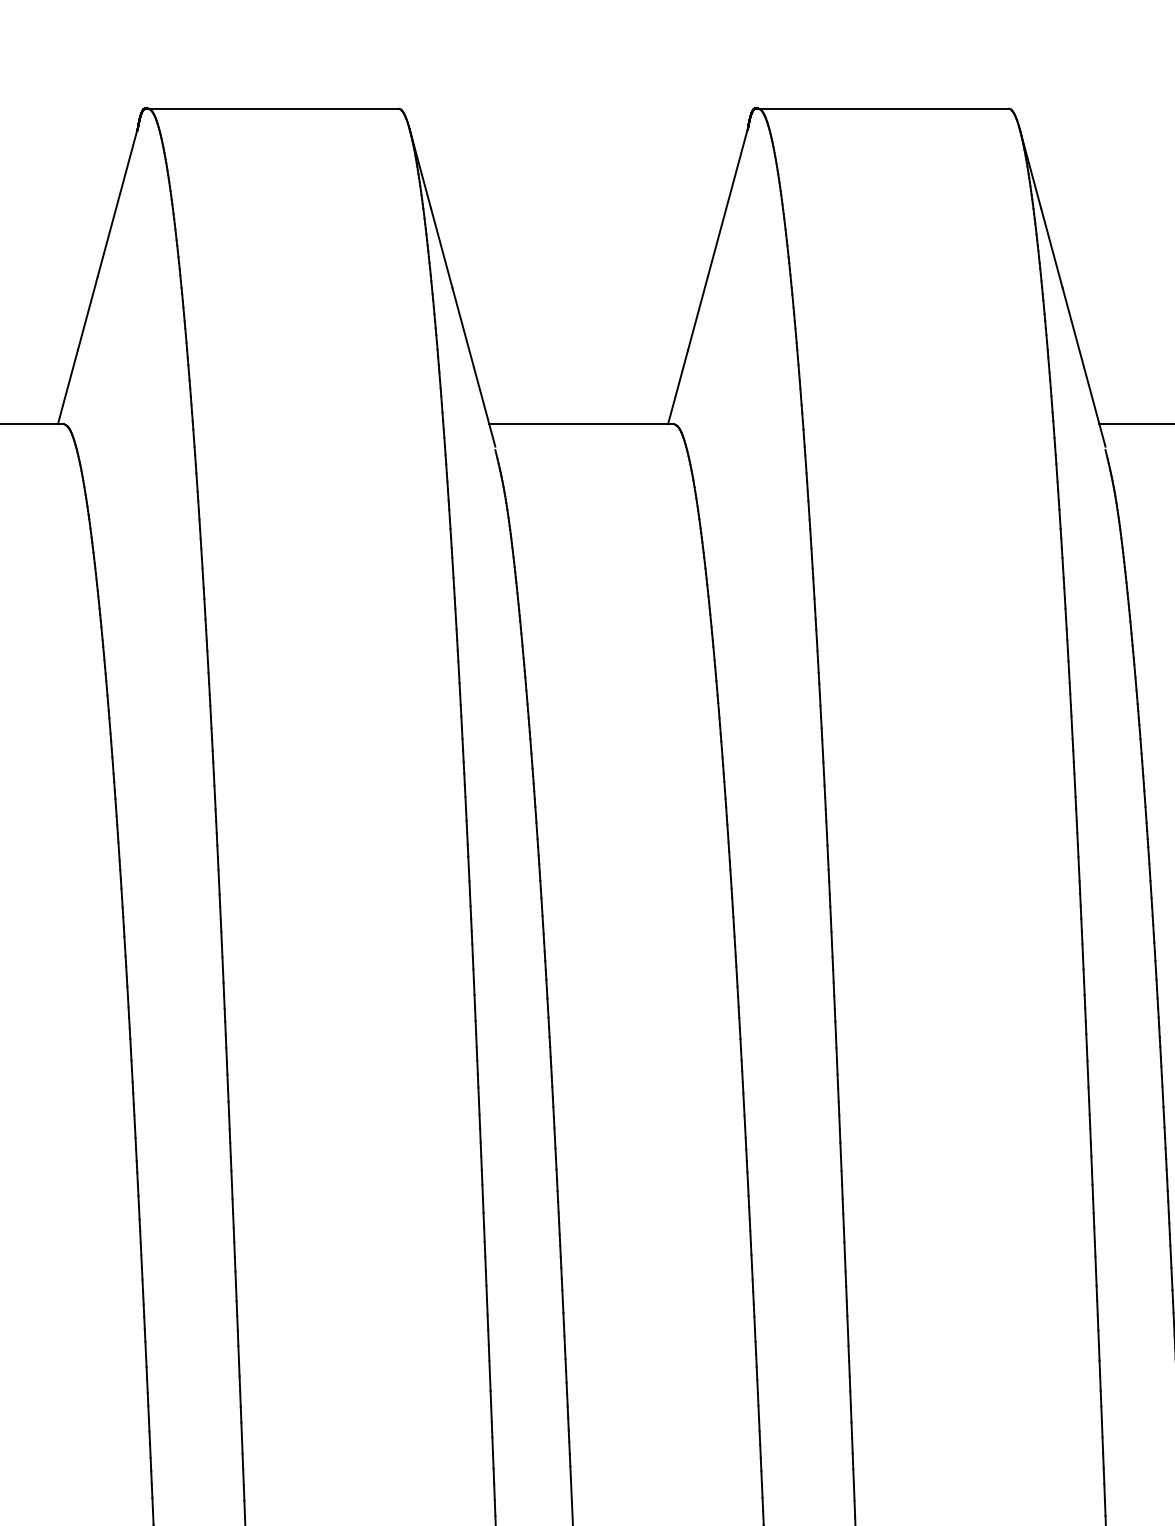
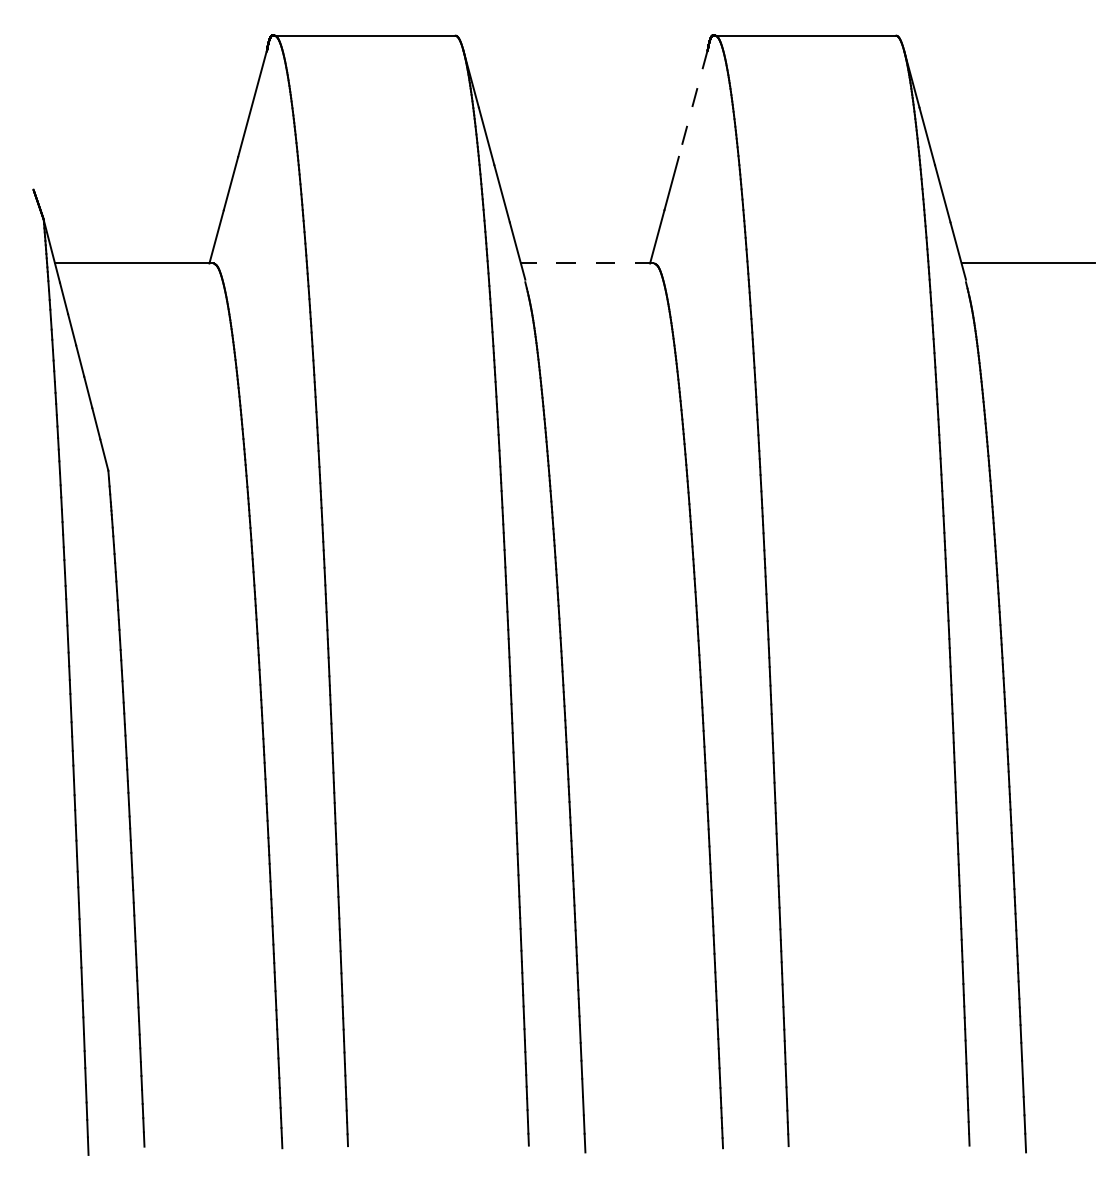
line: (728, 203) -> (693, 104), solid -> dashed
line: (581, 424) -> (587, 263), solid -> dashed

